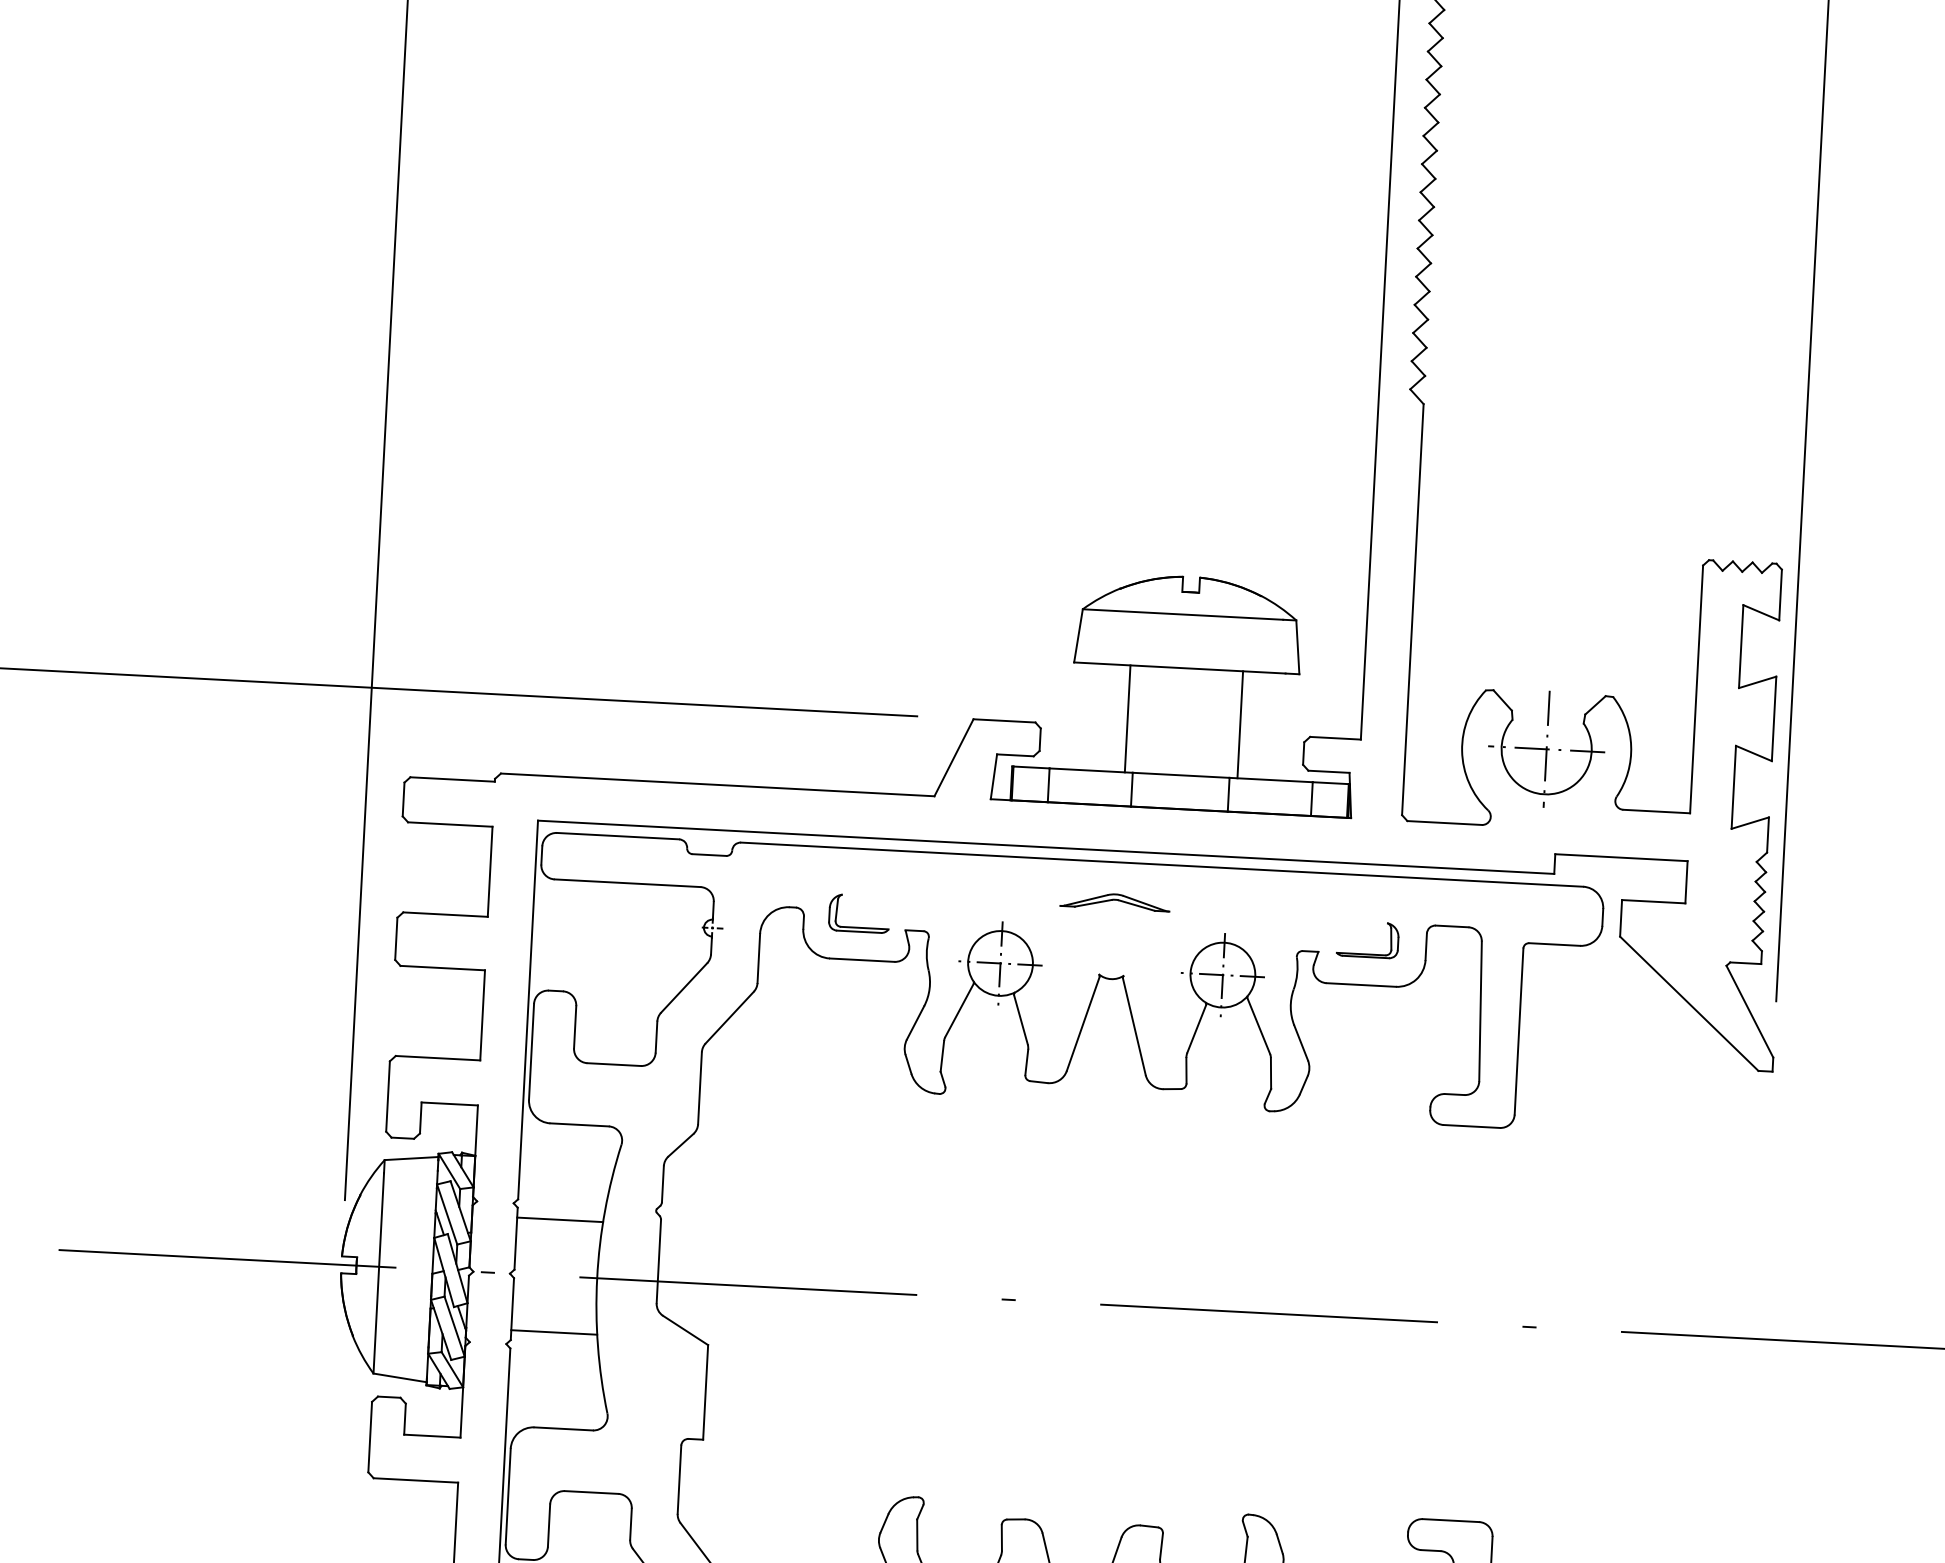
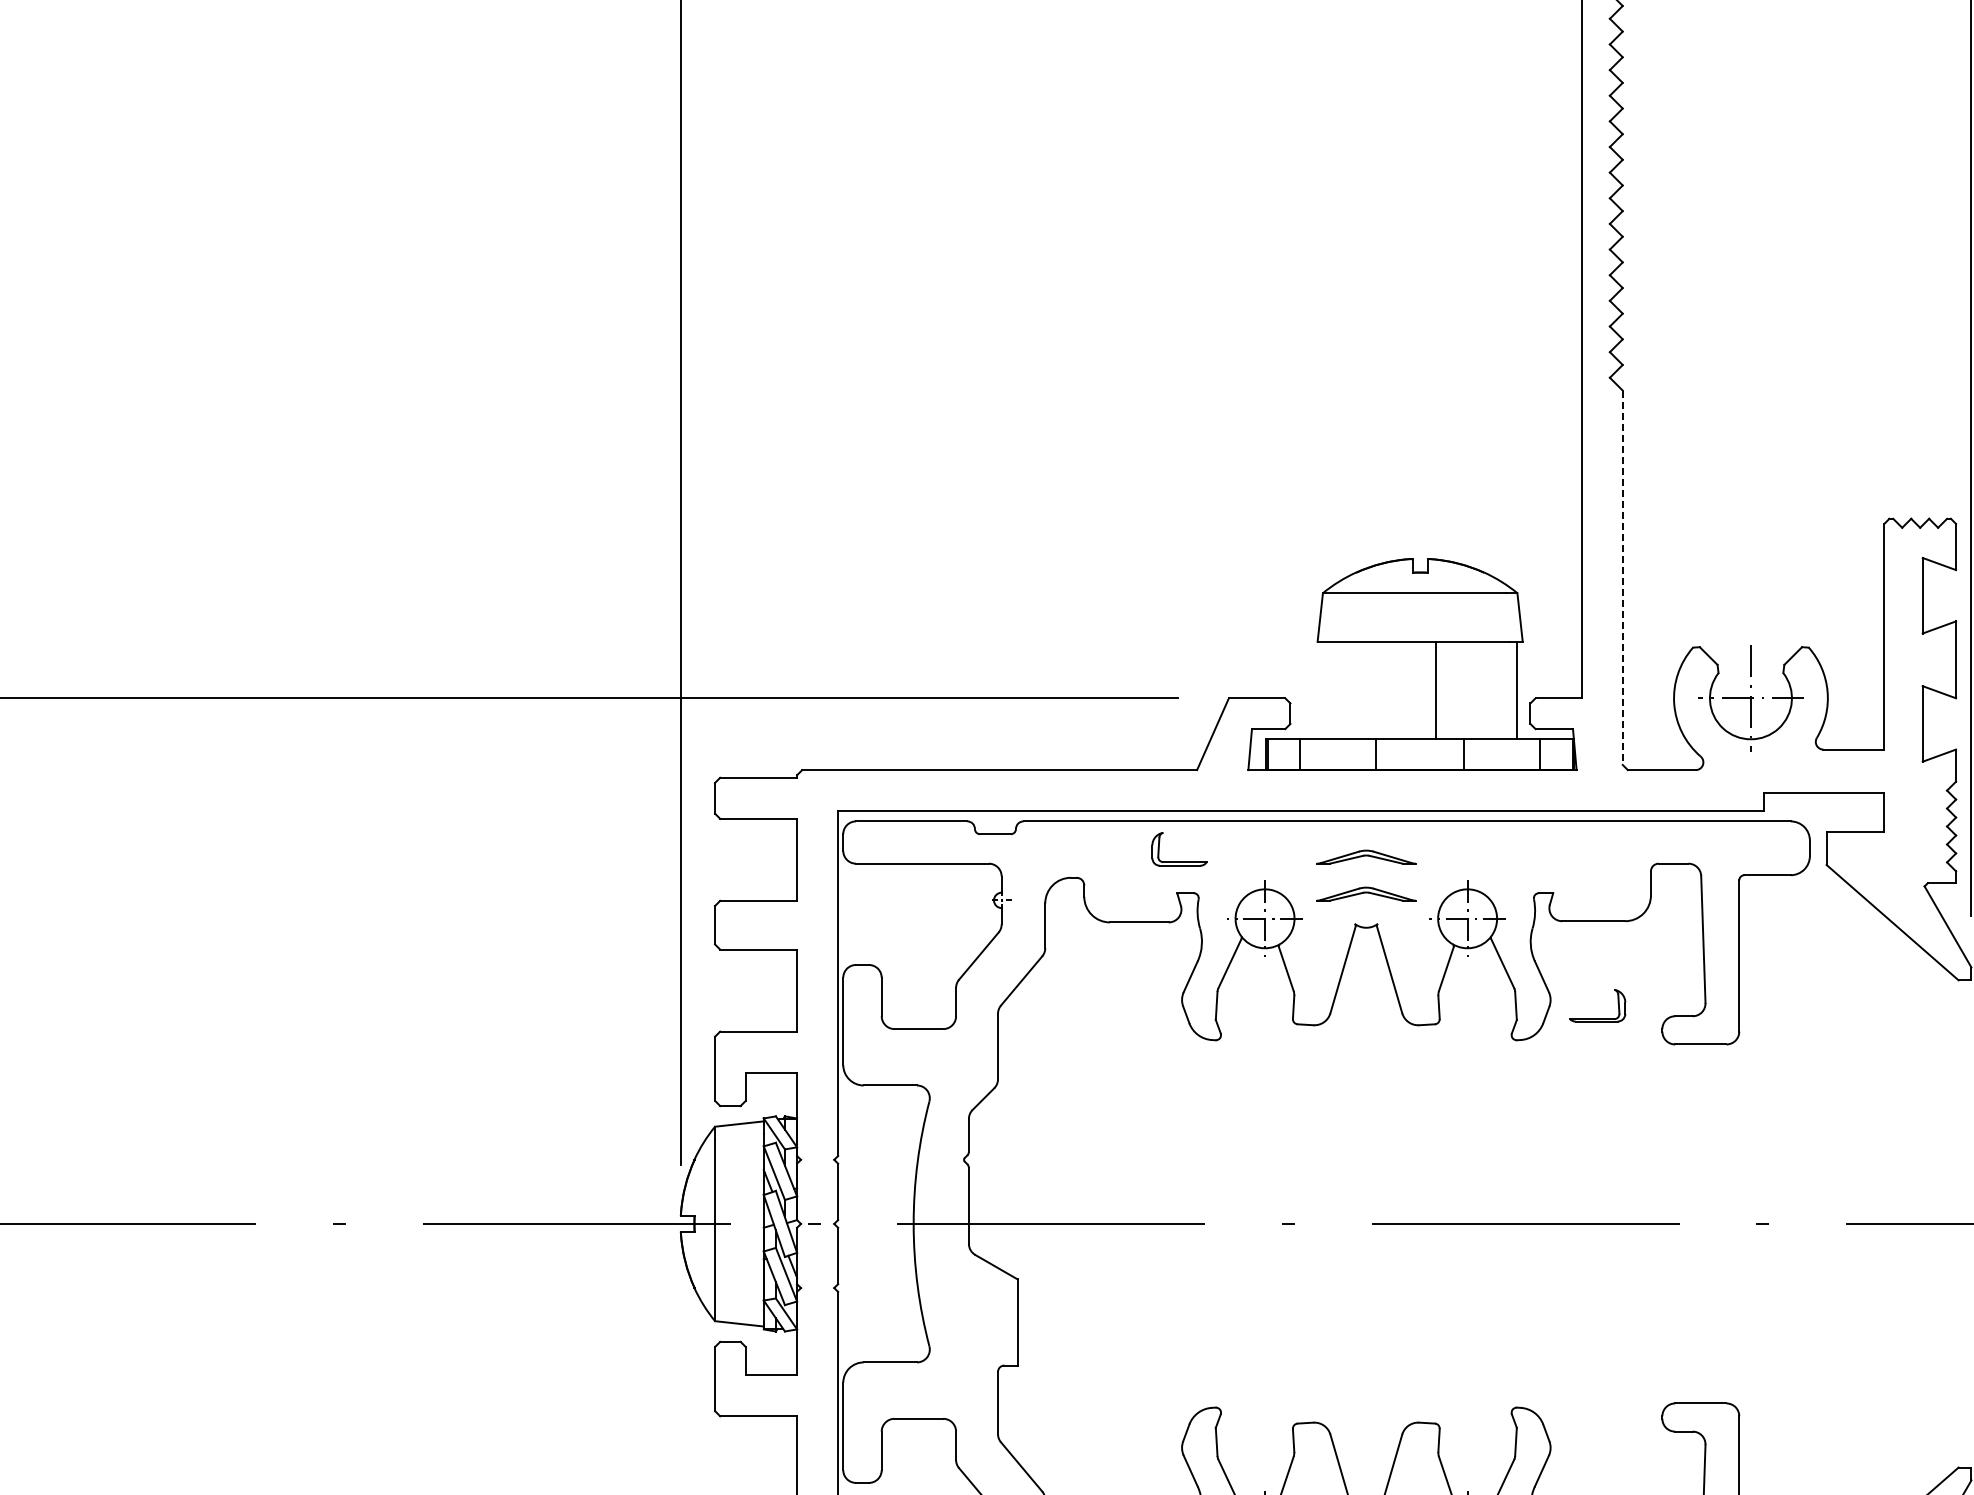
line: (1412, 610) -> (1622, 578), solid -> dashed
line: (1127, 718) -> (1435, 690), moved
line: (1240, 724) -> (1517, 690), moved
part: (858, 927) -> (1179, 861), moved
part: (1113, 941) -> (1366, 893), added
part: (1367, 953) -> (1597, 1018), moved
line: (560, 1219) -> (877, 1172), removed
line: (554, 1332) -> (877, 1275), removed

